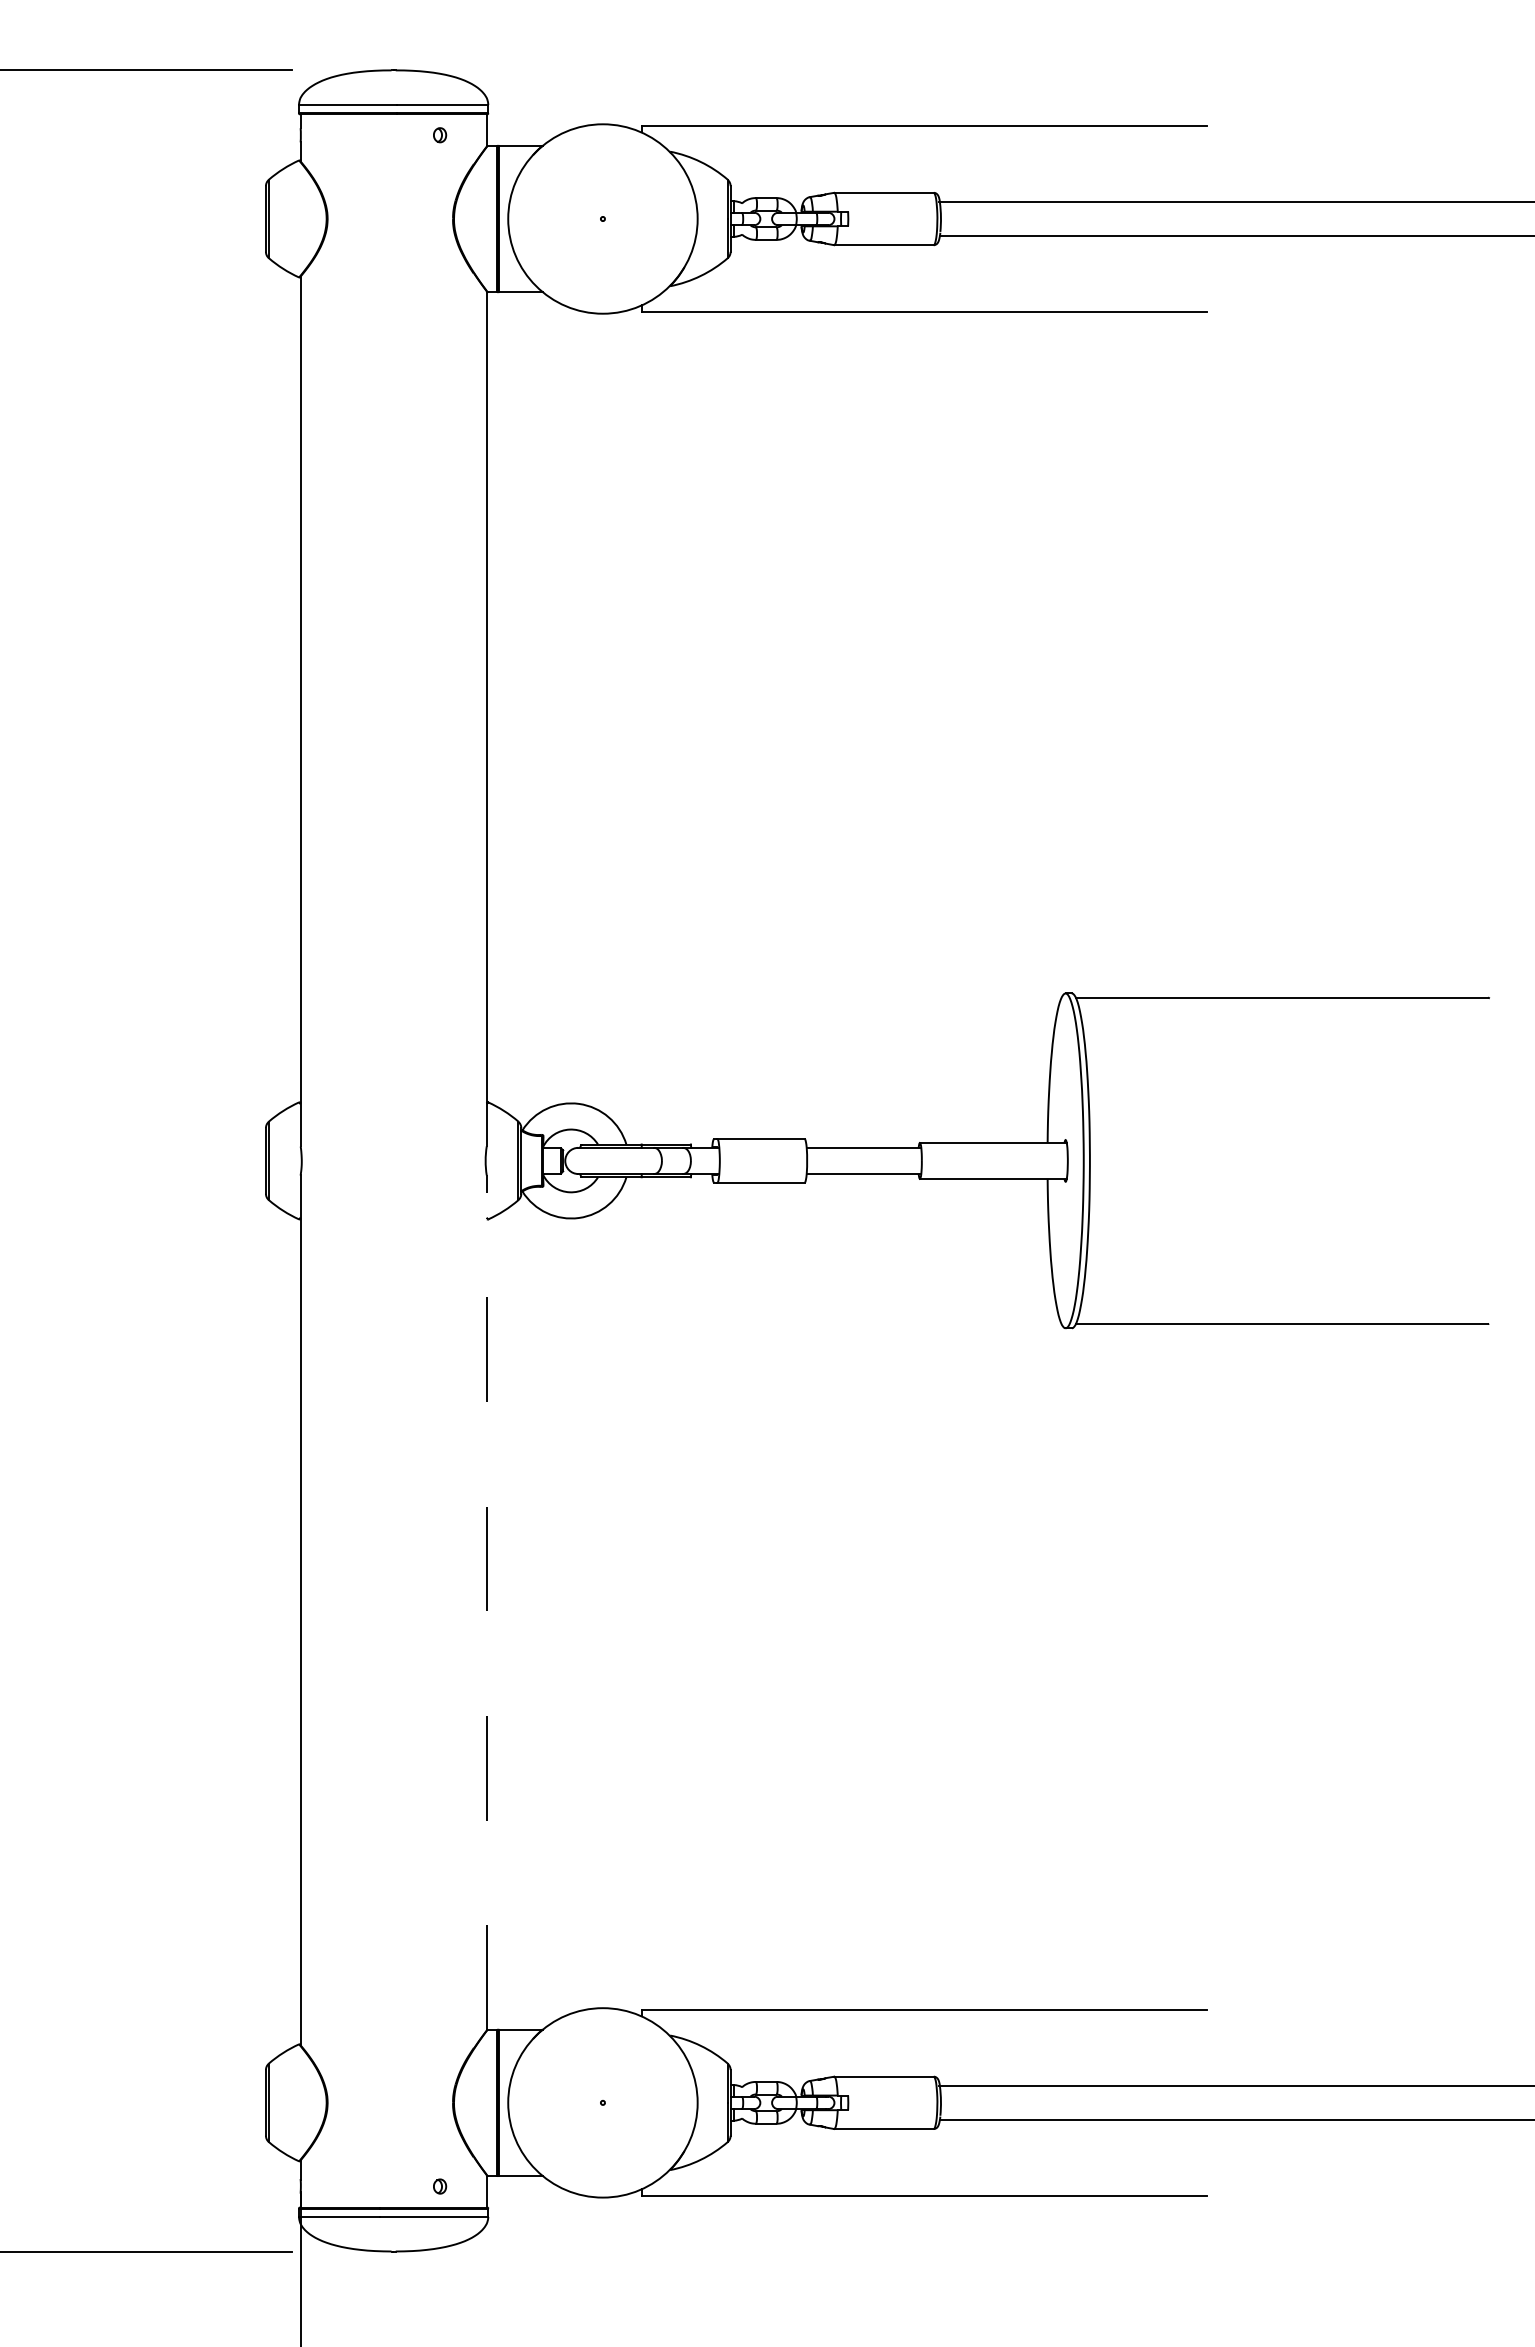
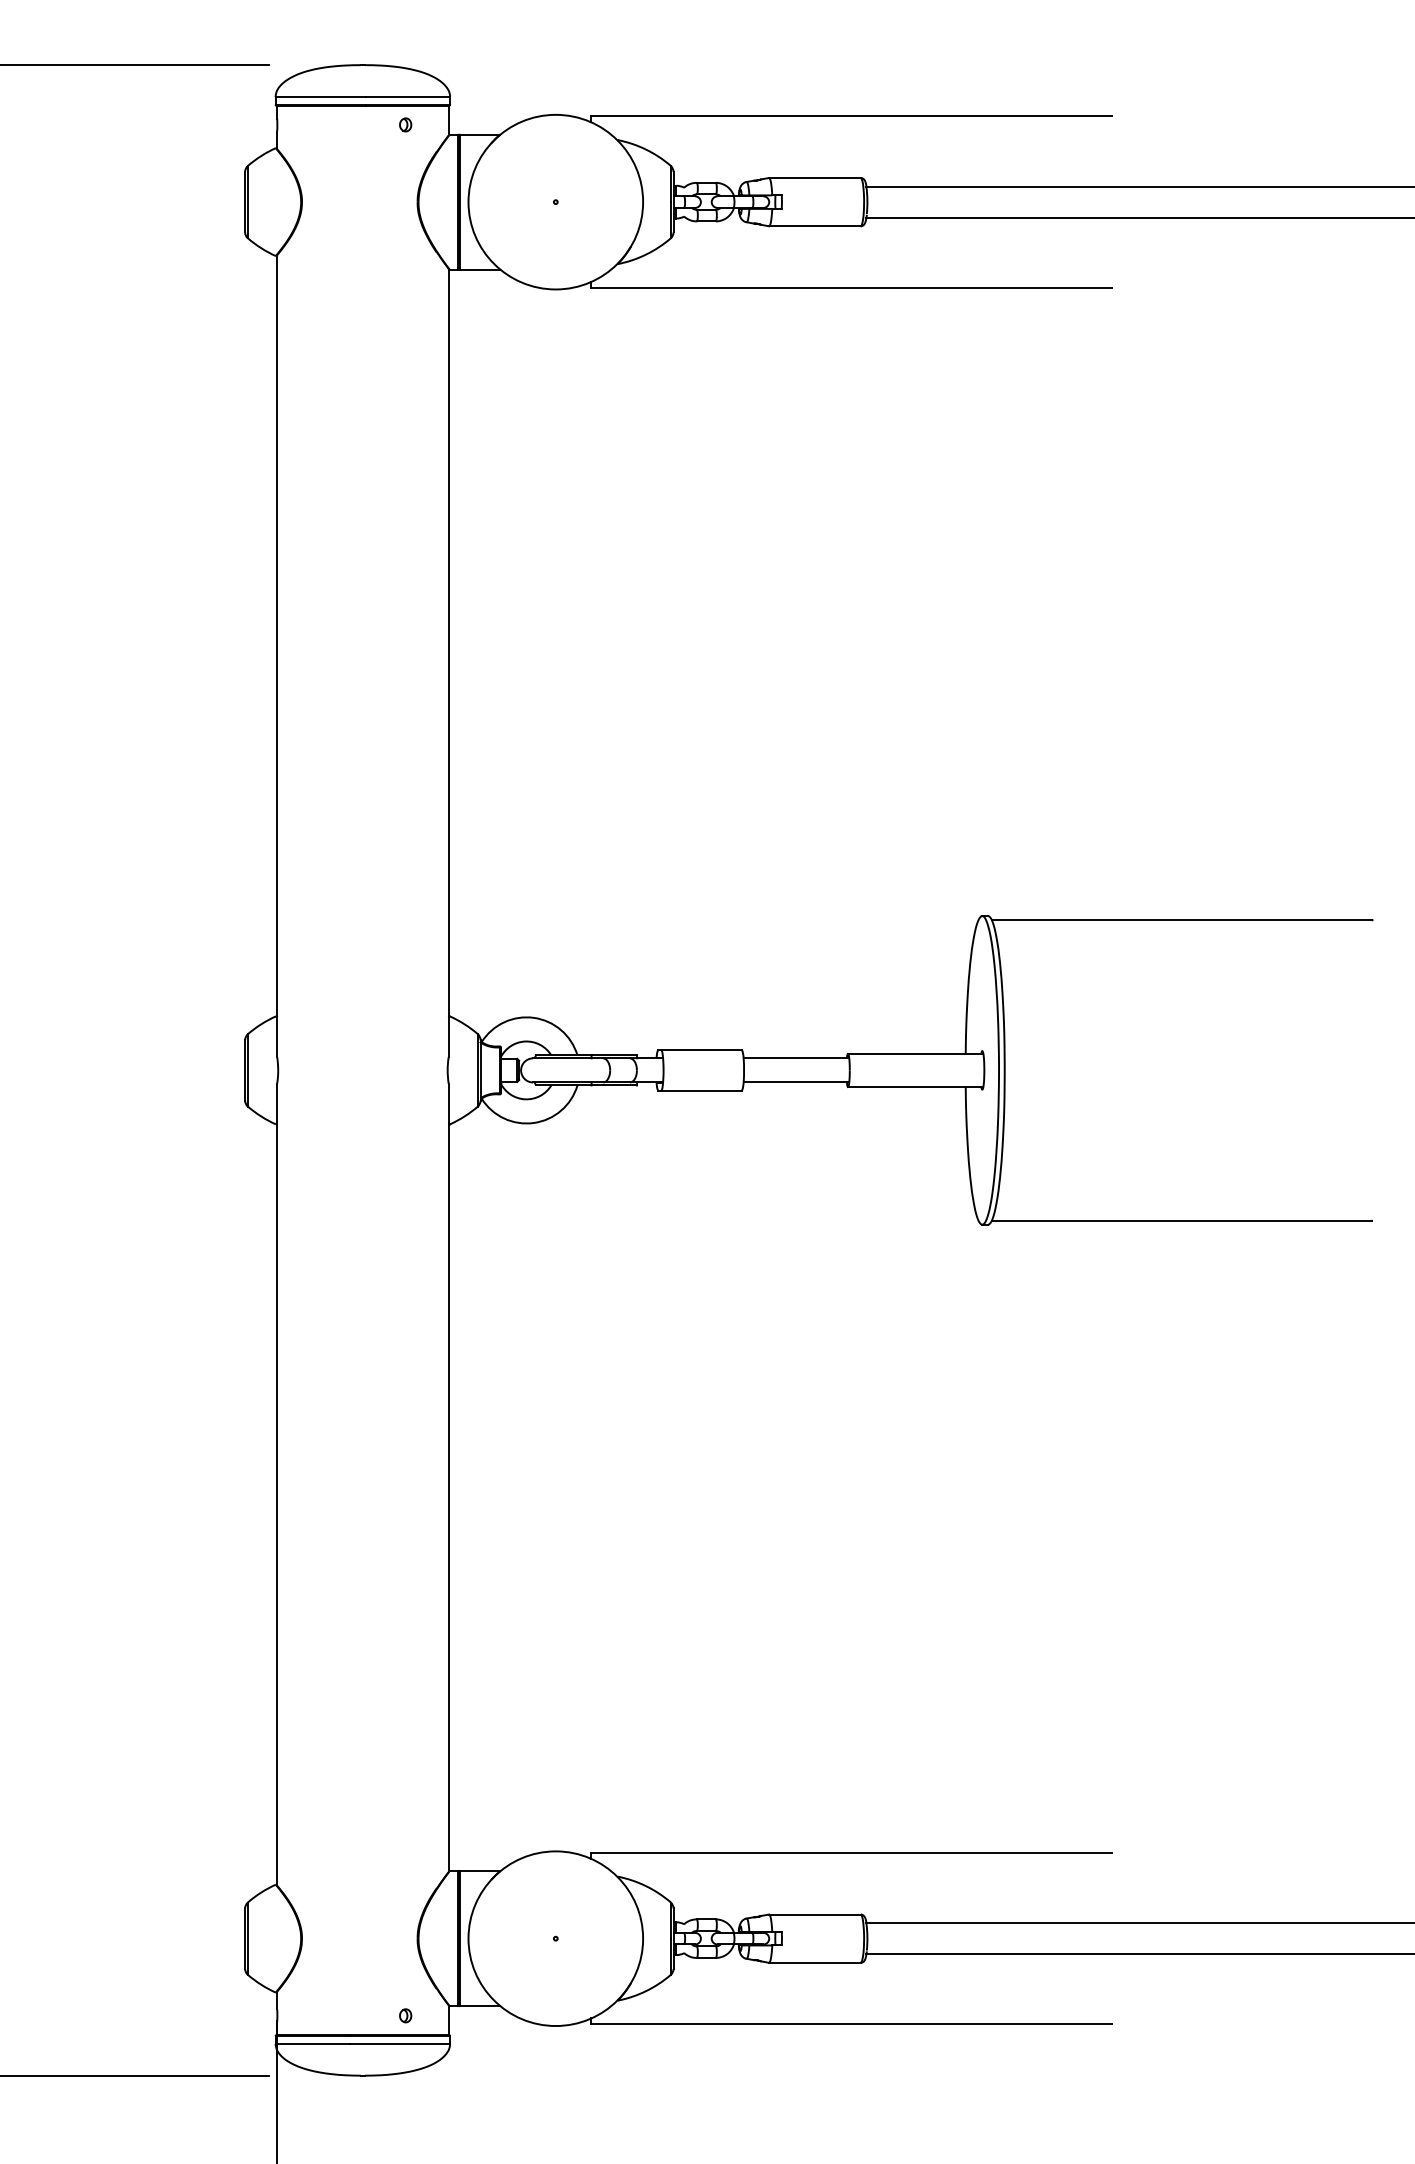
line: (486, 1602) -> (448, 1477), dashed -> solid

